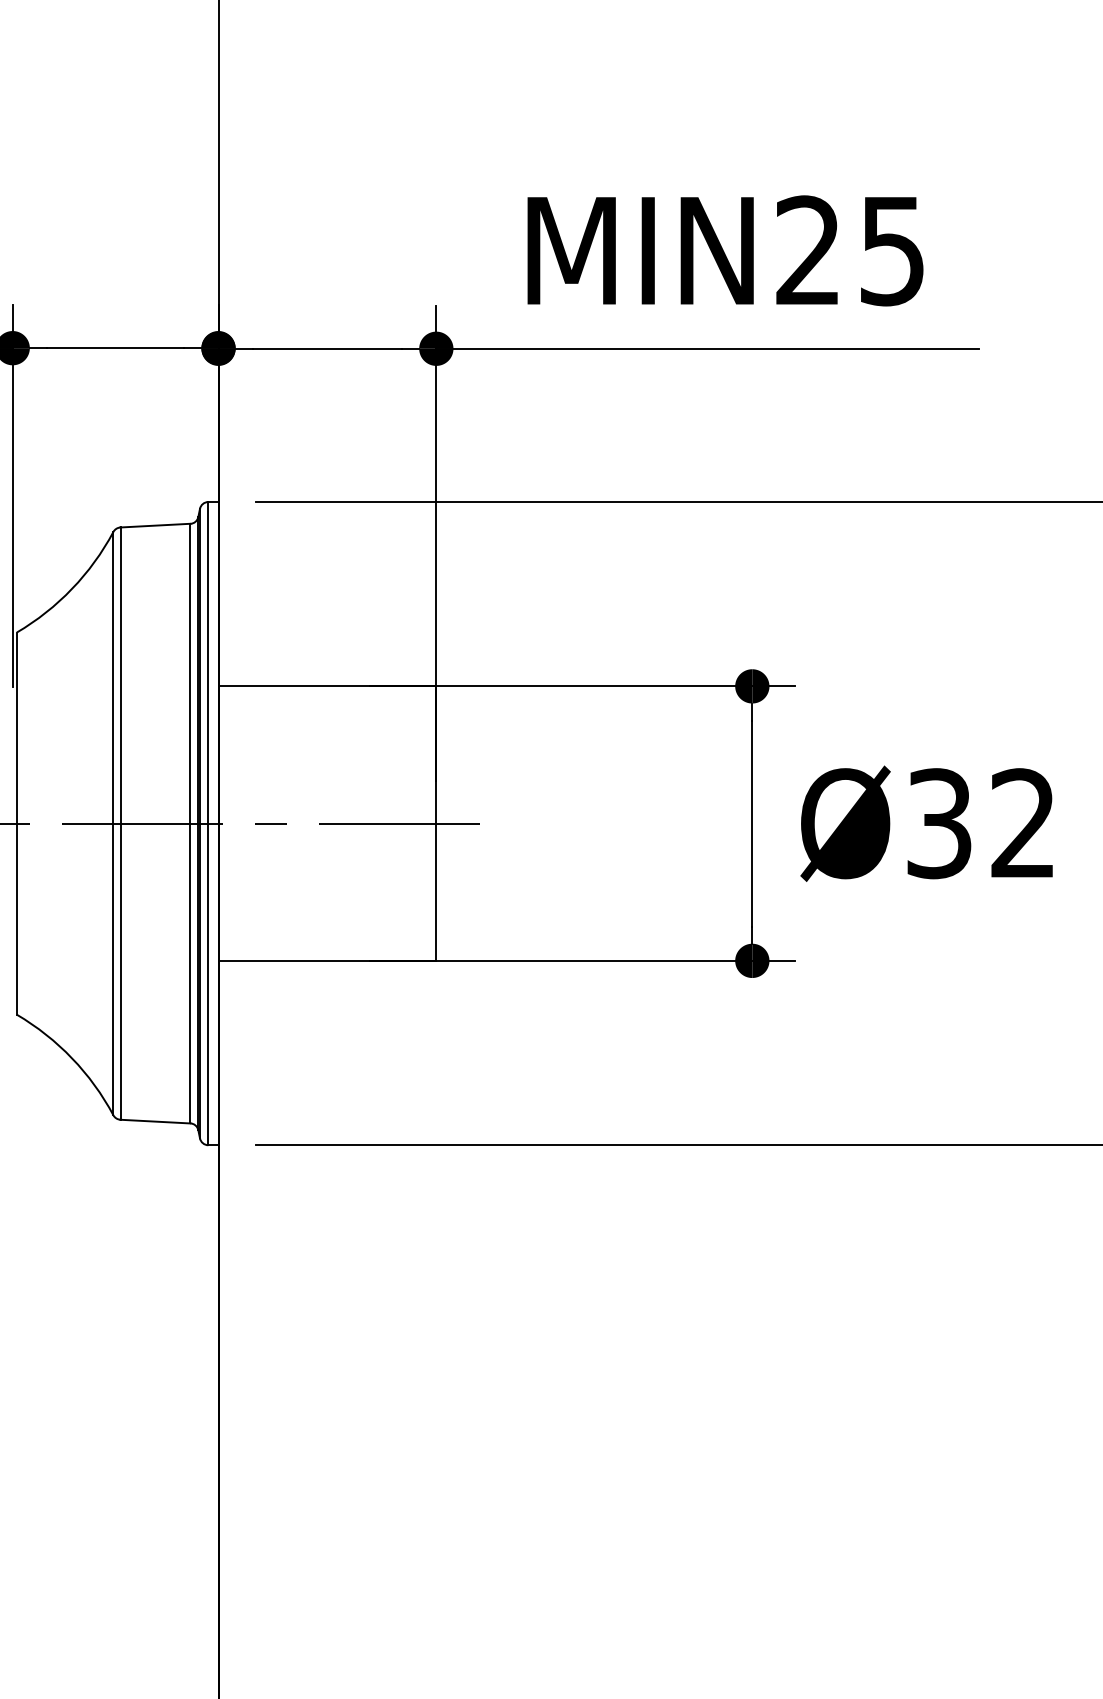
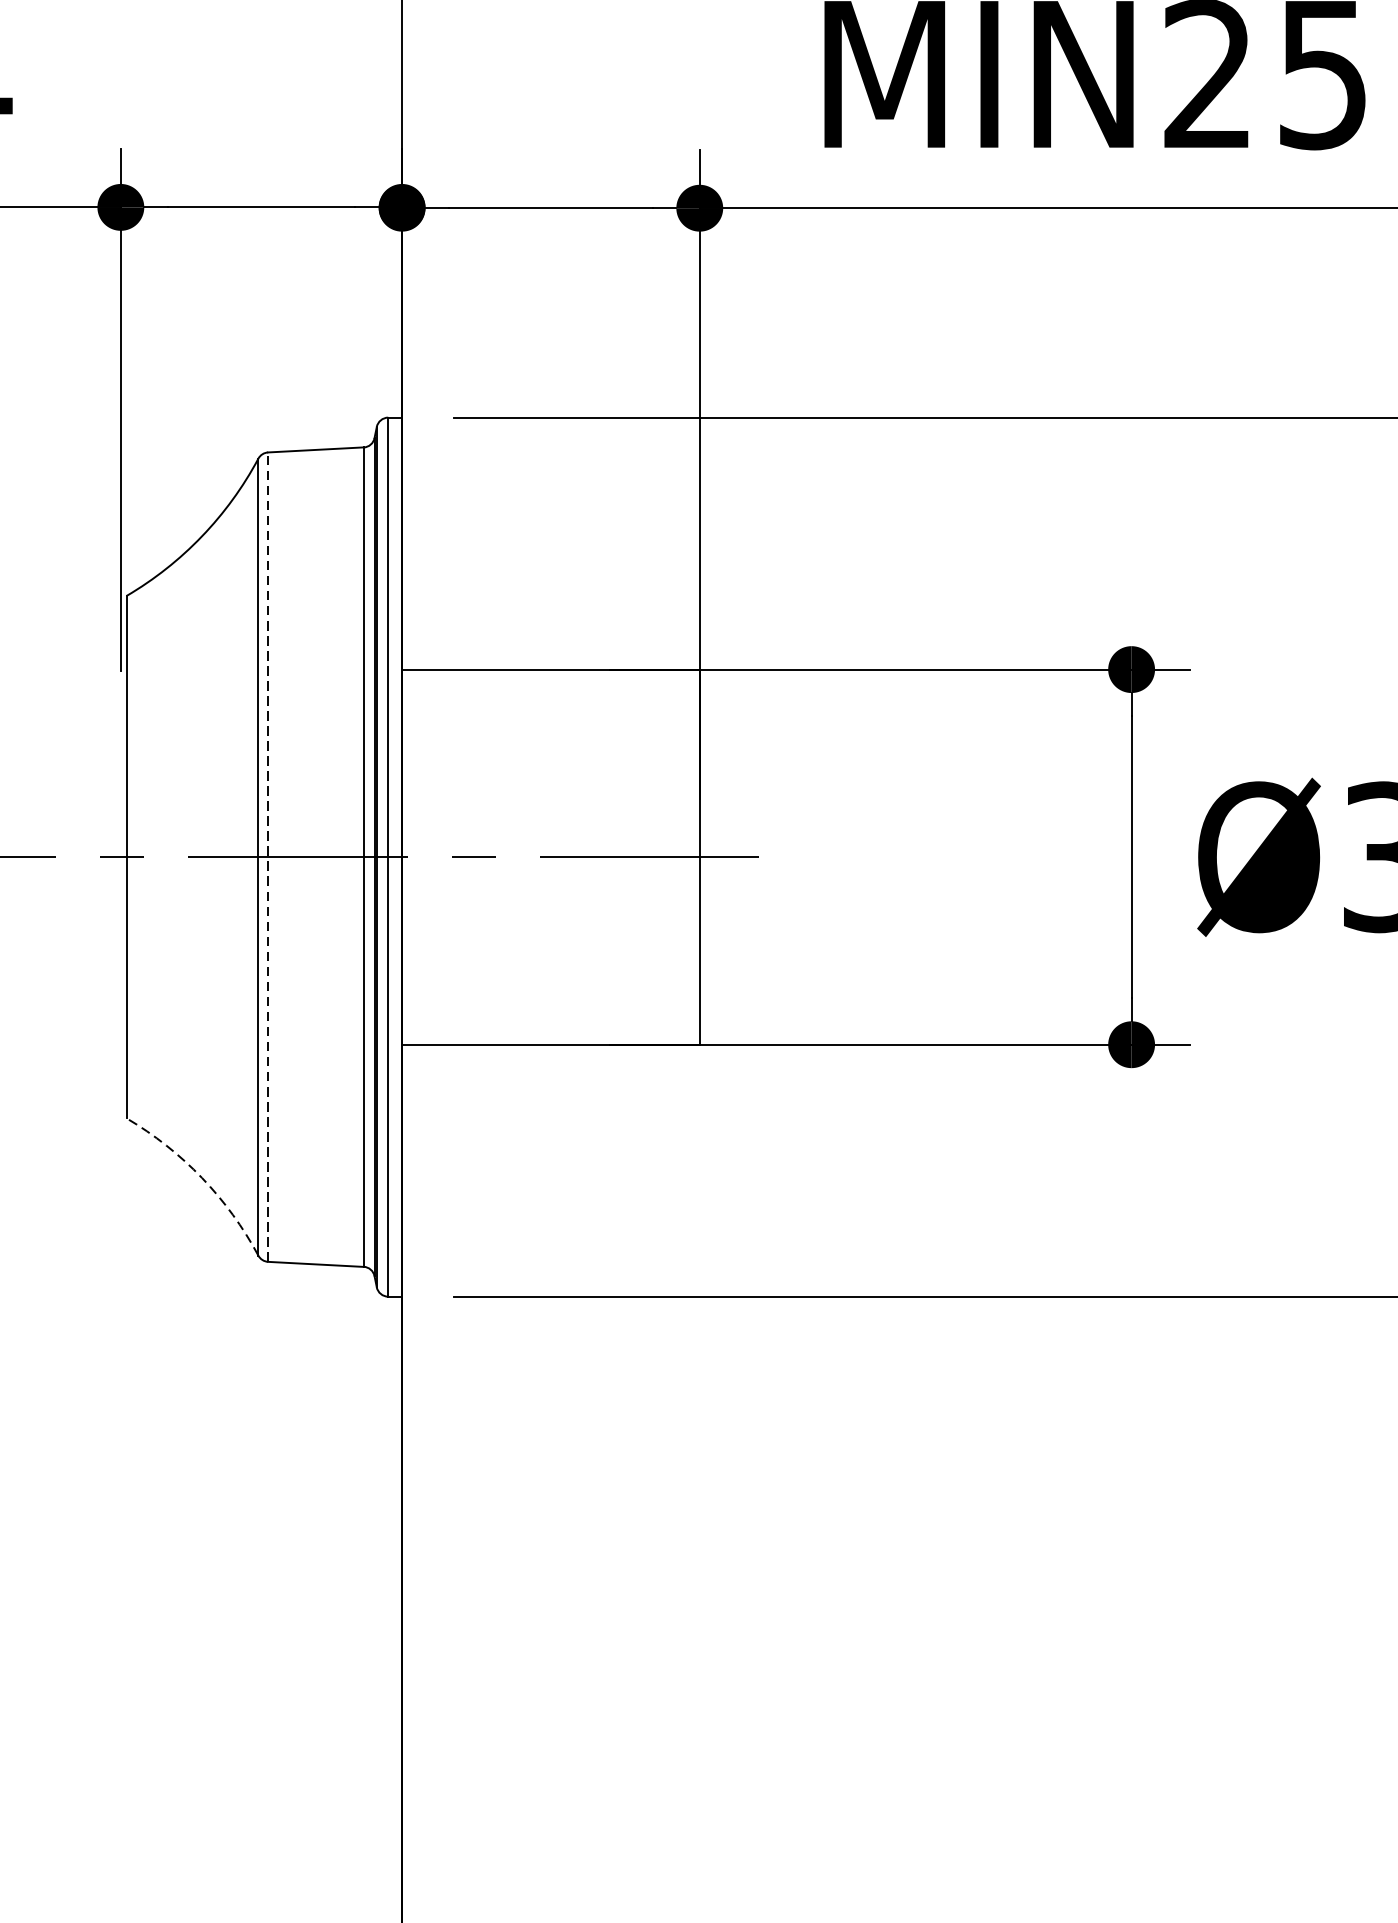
line: (120, 823) -> (268, 856), solid -> dashed
arc: (72, 1058) -> (202, 1178), solid -> dashed

